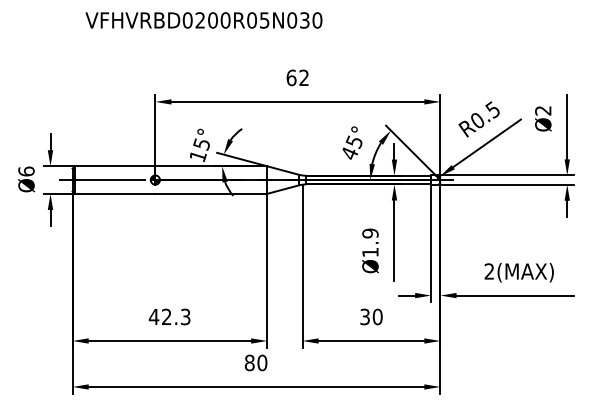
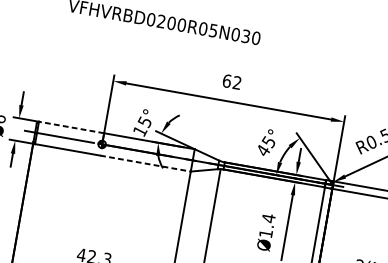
line: (114, 166) -> (71, 127), solid -> dashed
line: (211, 193) -> (145, 163), solid -> dashed
text: (370, 233) -> (268, 218), Ø1.9 -> Ø1.4

